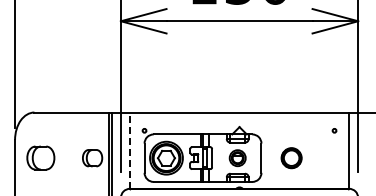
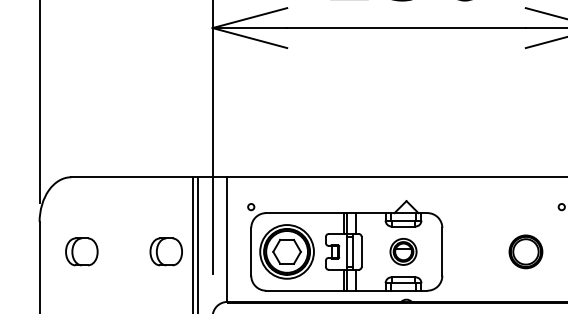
line: (129, 150) -> (226, 239), dashed -> solid
part: (40, 158) -> (81, 252), size x0.71
part: (291, 158) -> (525, 252), moved

